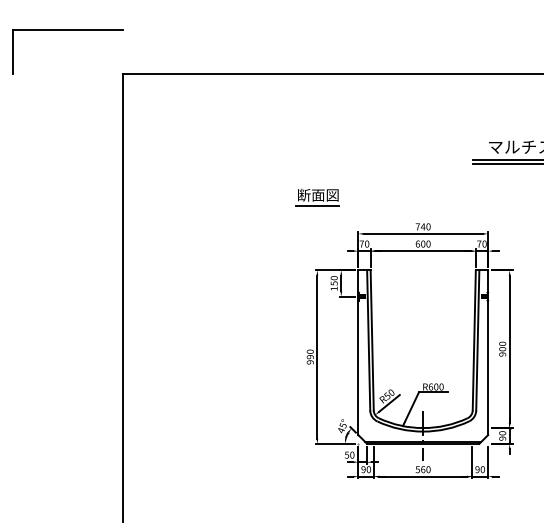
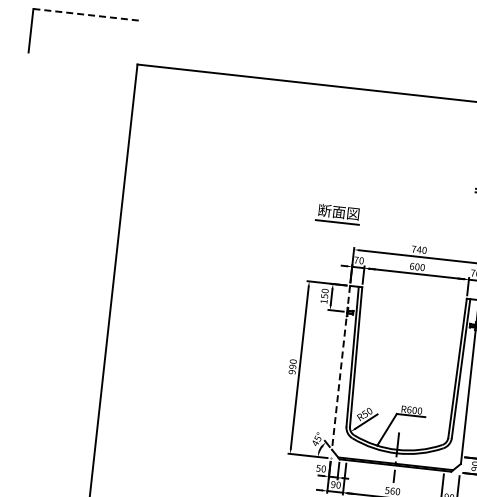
line: (68, 29) -> (88, 14), solid -> dashed
part: (317, 197) -> (337, 214), moved
line: (358, 353) -> (341, 368), solid -> dashed

